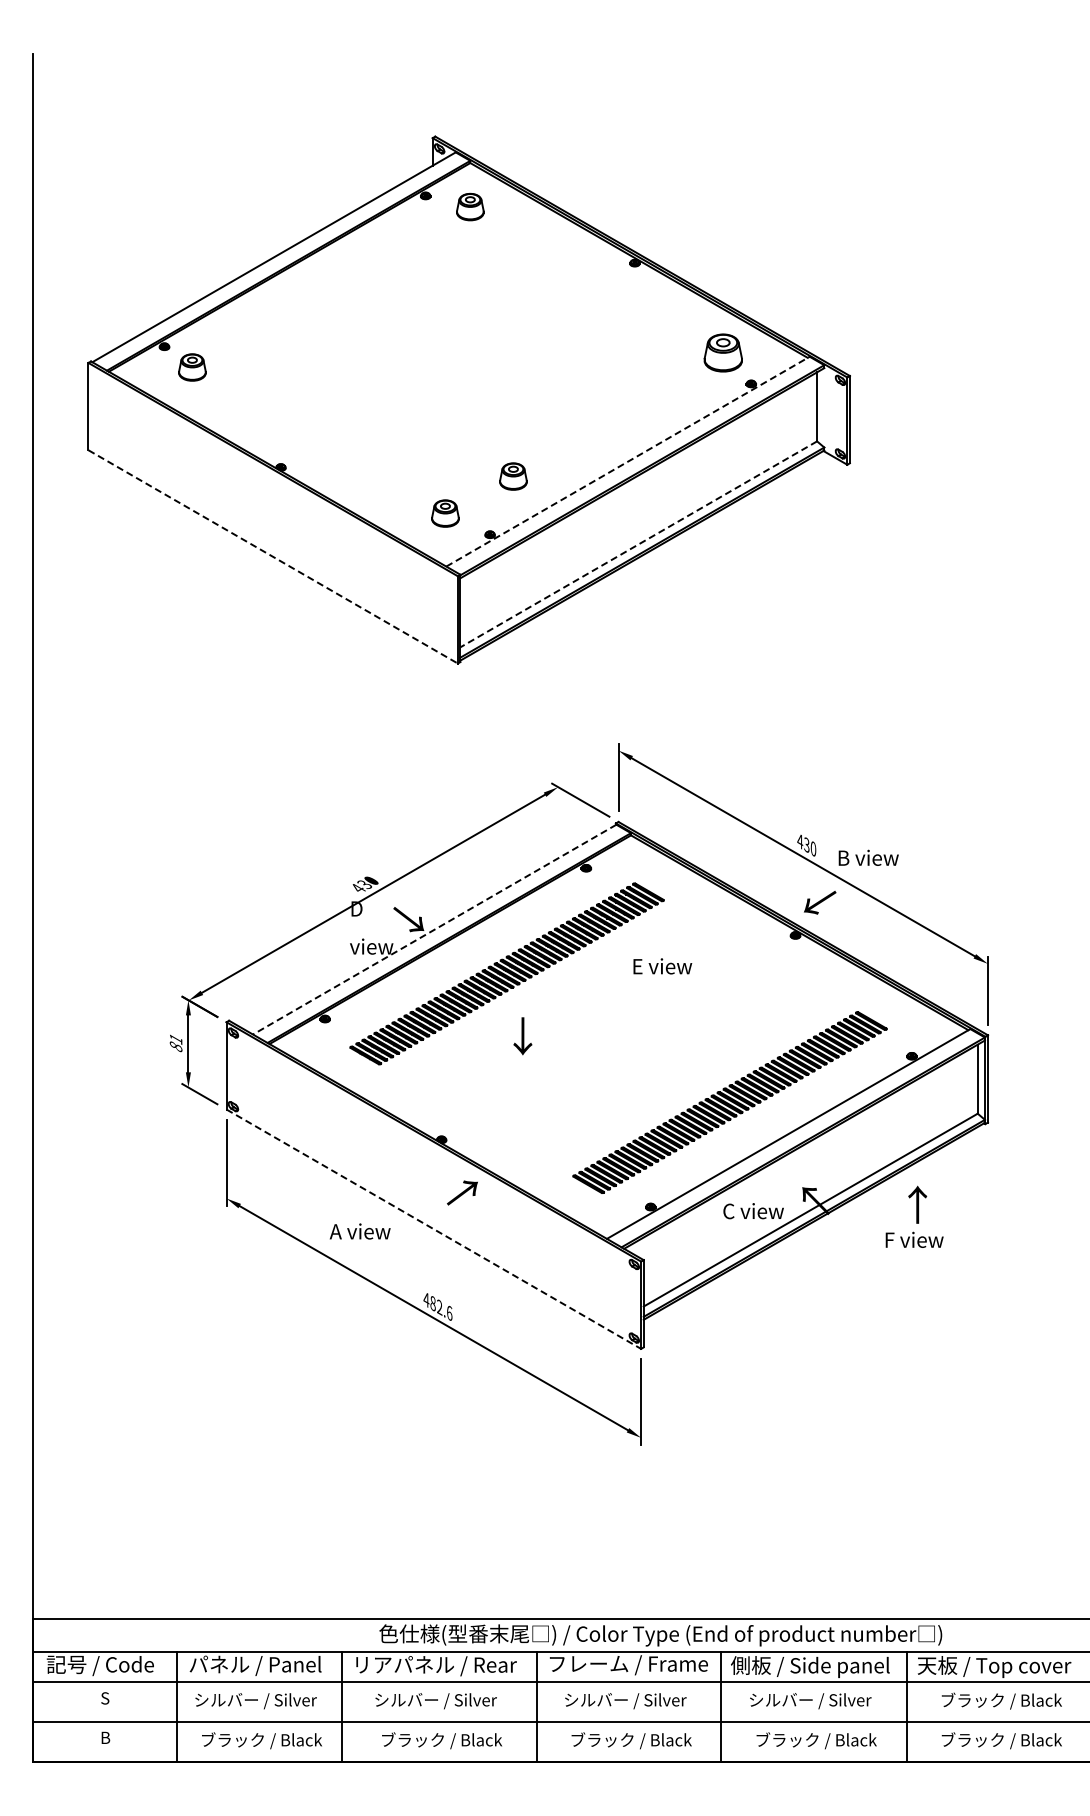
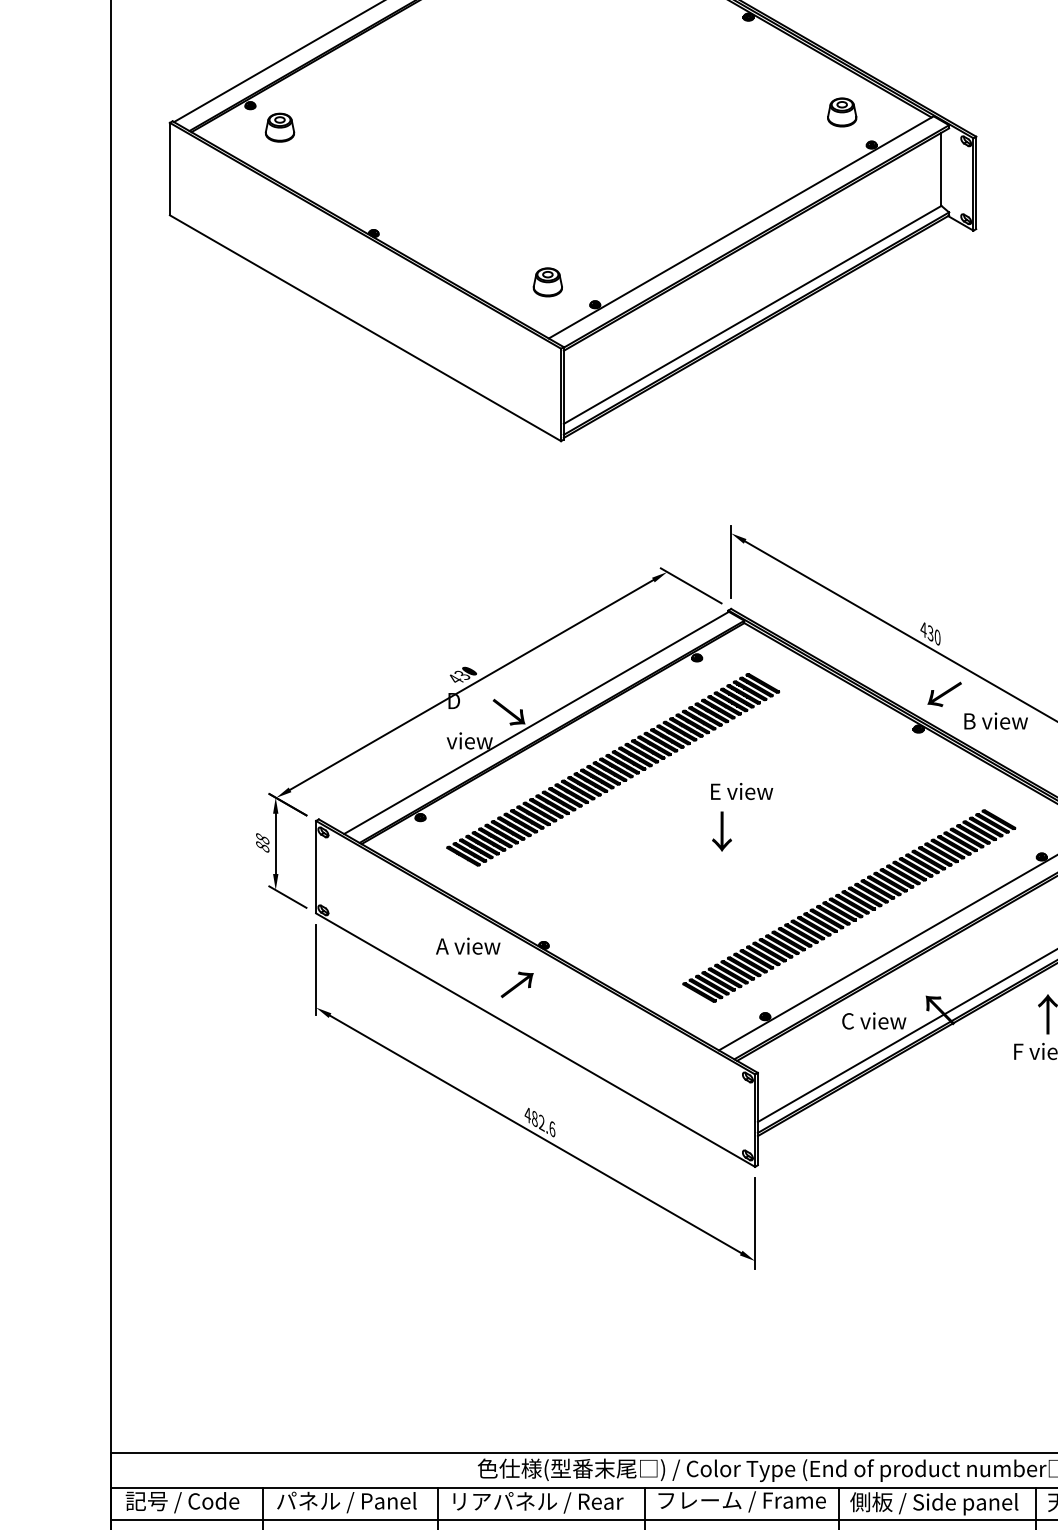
part: (723, 353) -> (842, 112), size x0.71
line: (628, 461) -> (741, 227), dashed -> solid
part: (513, 476) -> (619, 243), removed
line: (638, 544) -> (752, 315), dashed -> solid
line: (273, 557) -> (365, 328), dashed -> solid
text: (868, 857) -> (995, 720), moved
line: (434, 929) -> (536, 722), dashed -> solid
text: (662, 966) -> (741, 791), moved
text: (522, 1036) -> (721, 831), moved
text: (175, 1038) -> (262, 838), 81 -> 88
text: (462, 1192) -> (517, 984), moved
line: (434, 1229) -> (536, 1040), dashed -> solid
text: (359, 1231) -> (467, 946), moved

